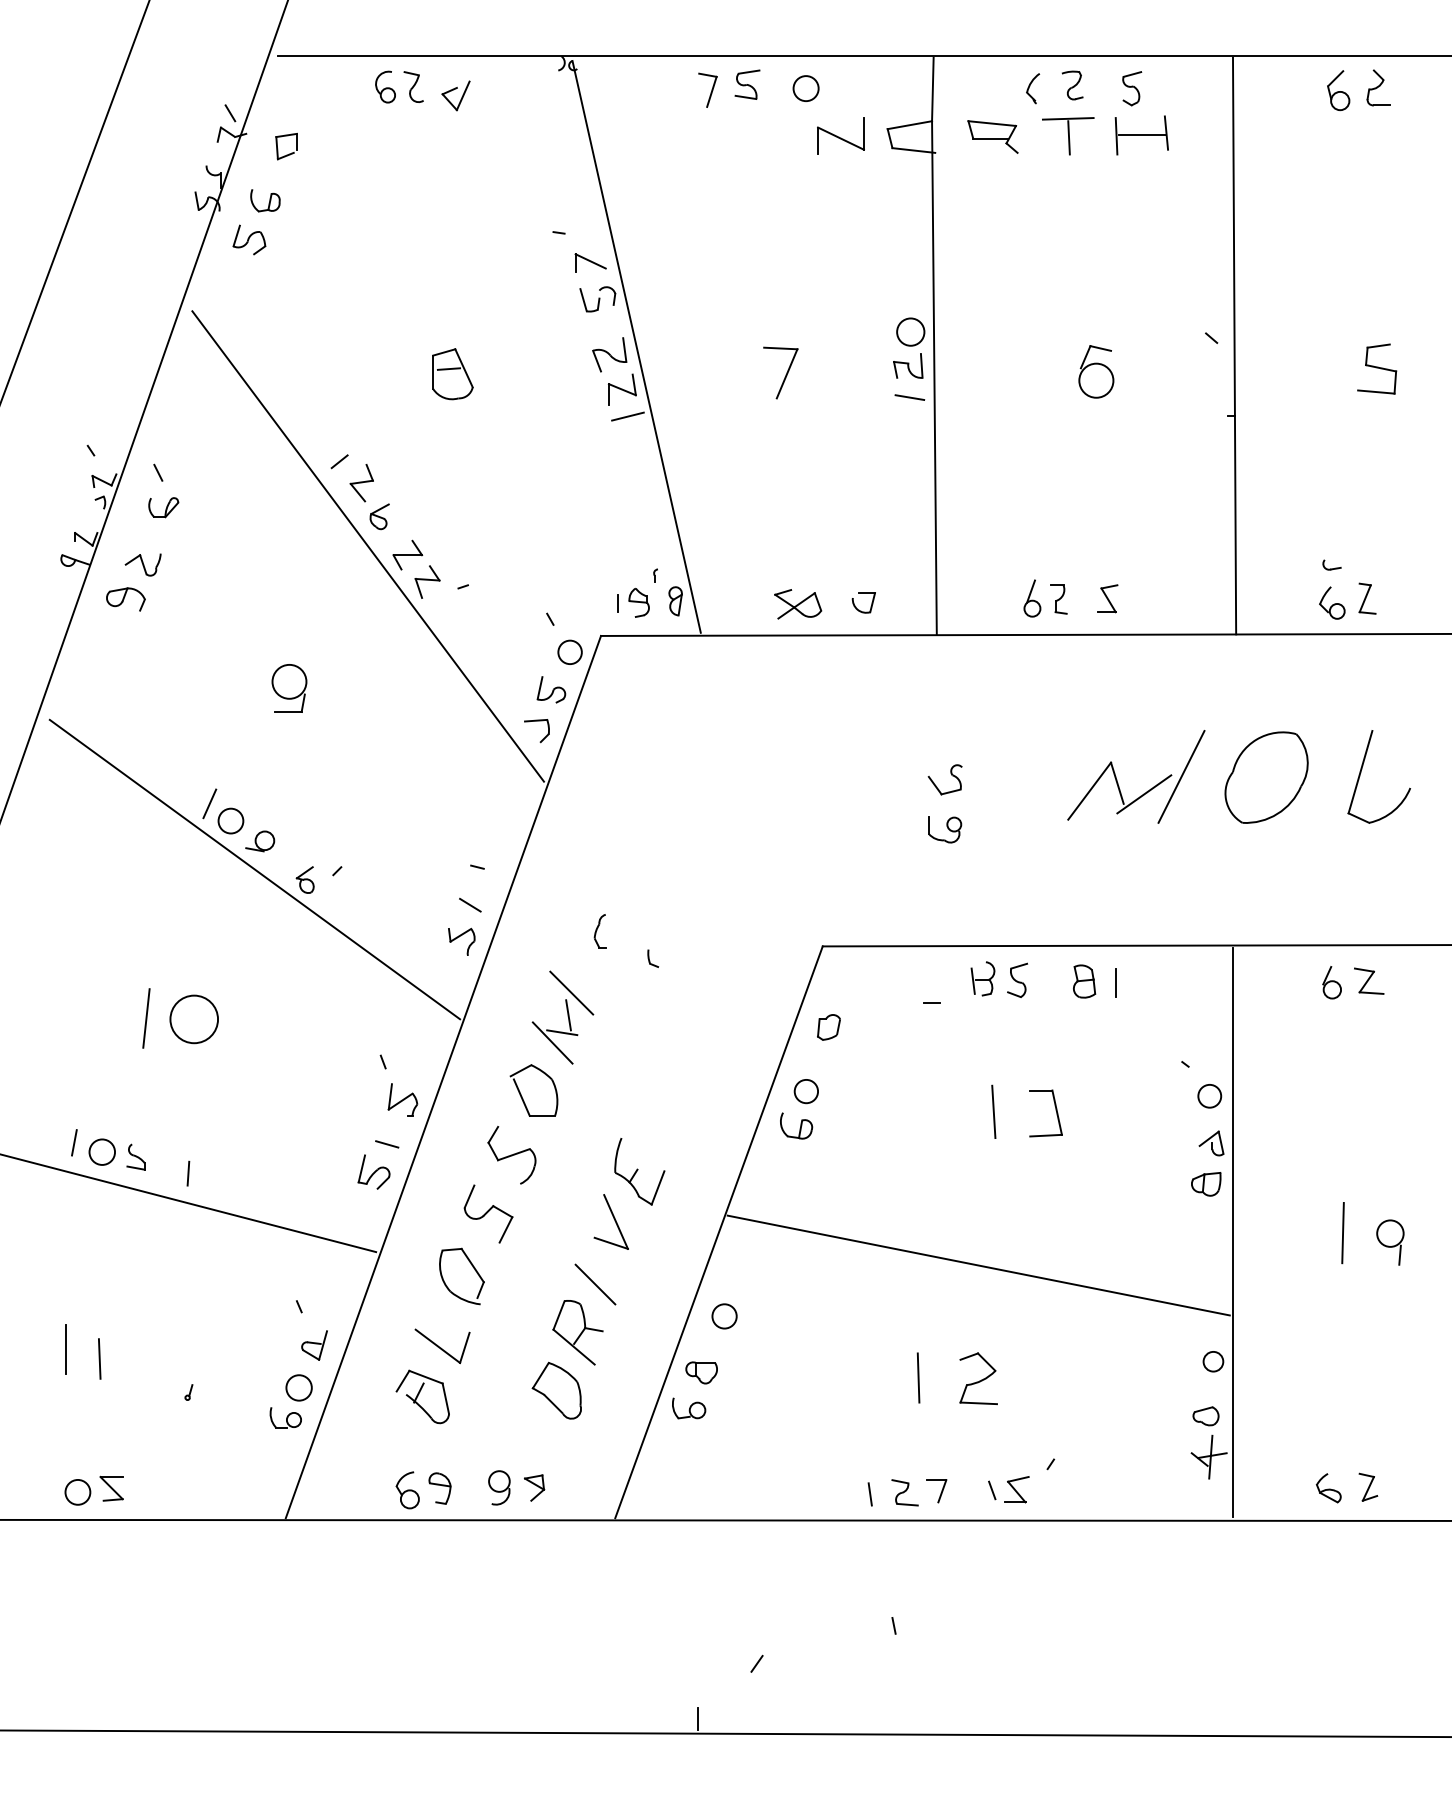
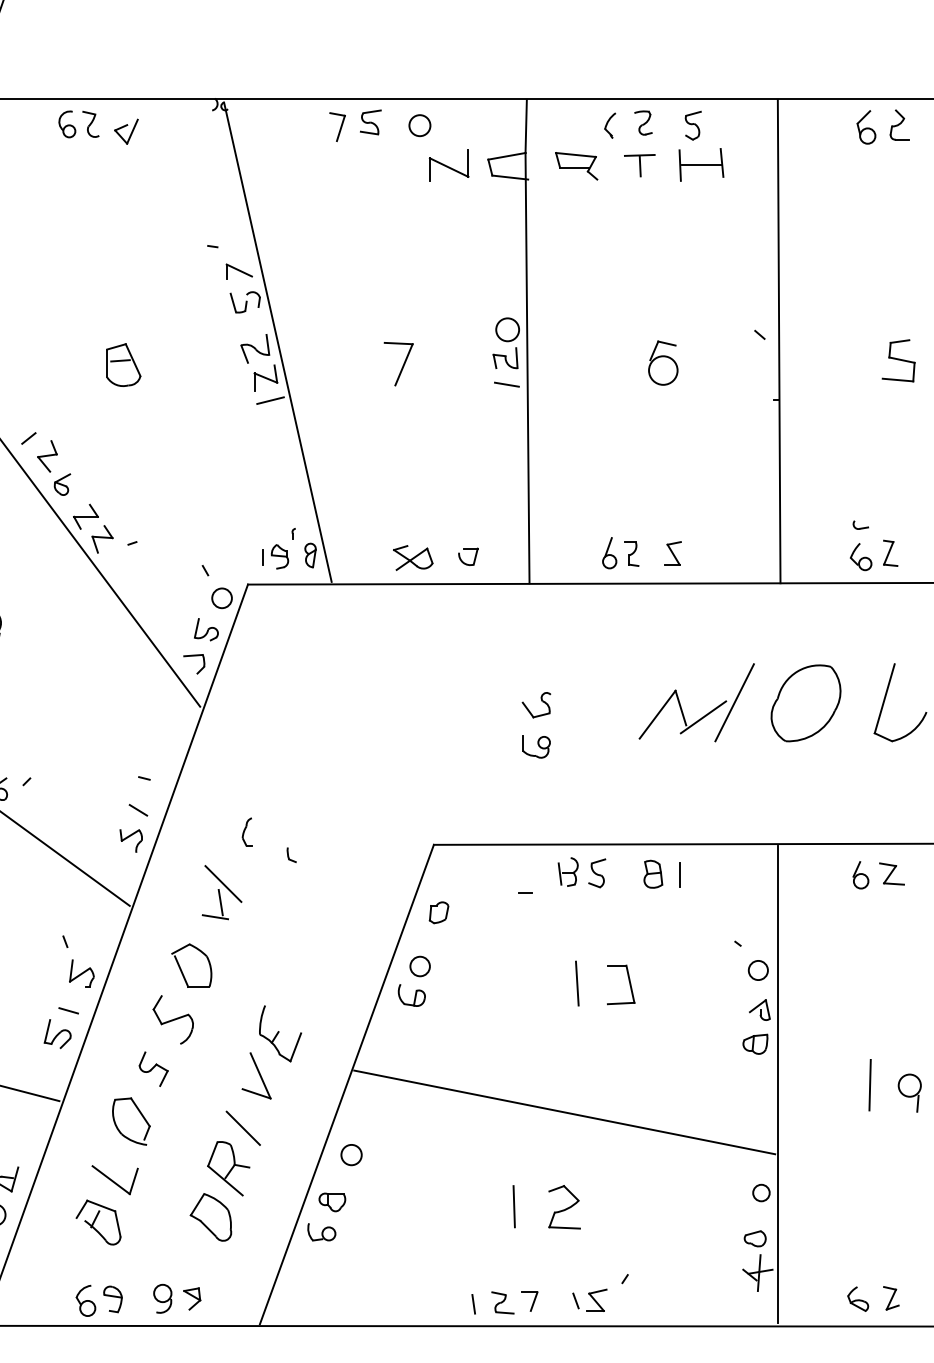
part: (1068, 136) -> (639, 165), size x0.7
line: (552, 1042) -> (207, 925), removed
part: (488, 1213) -> (153, 1068), size x0.7

